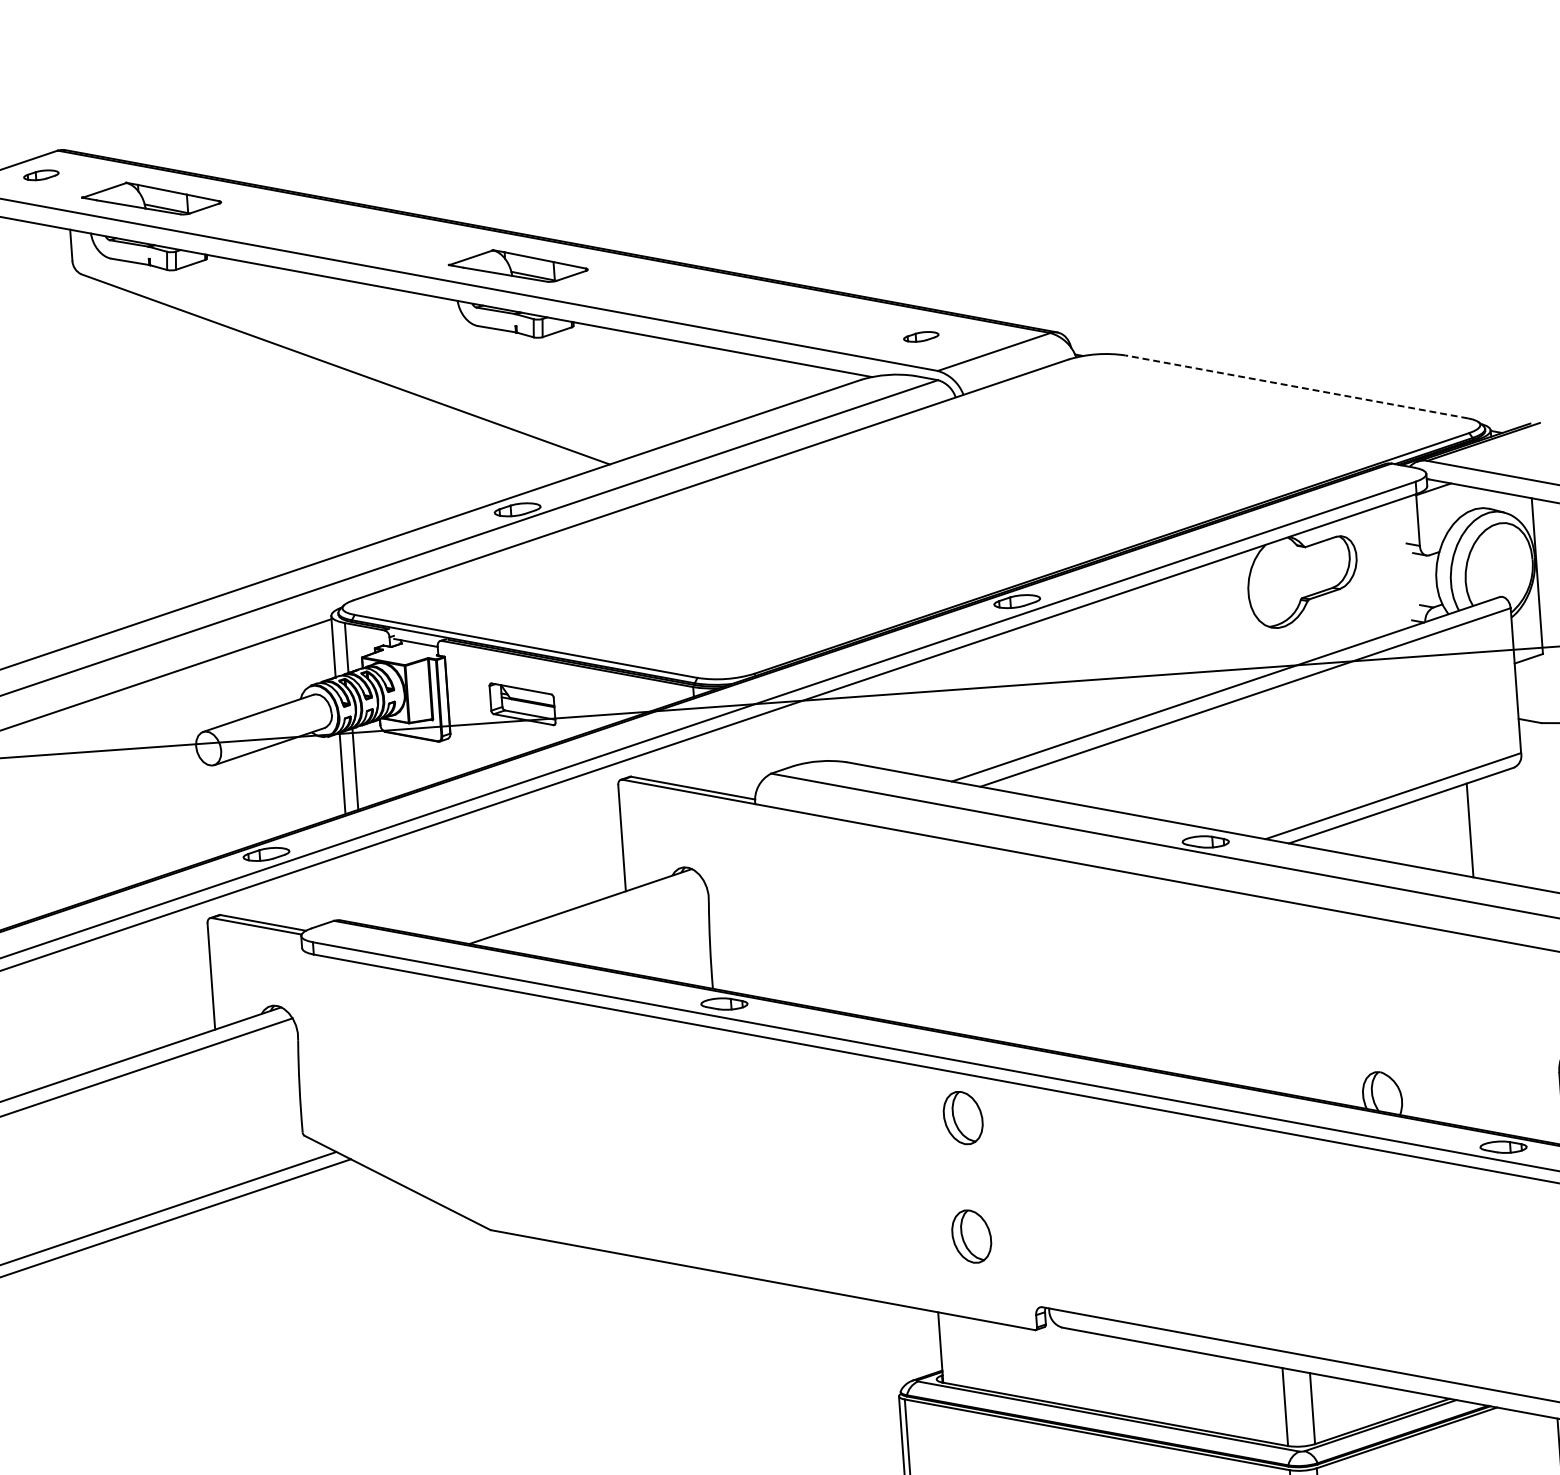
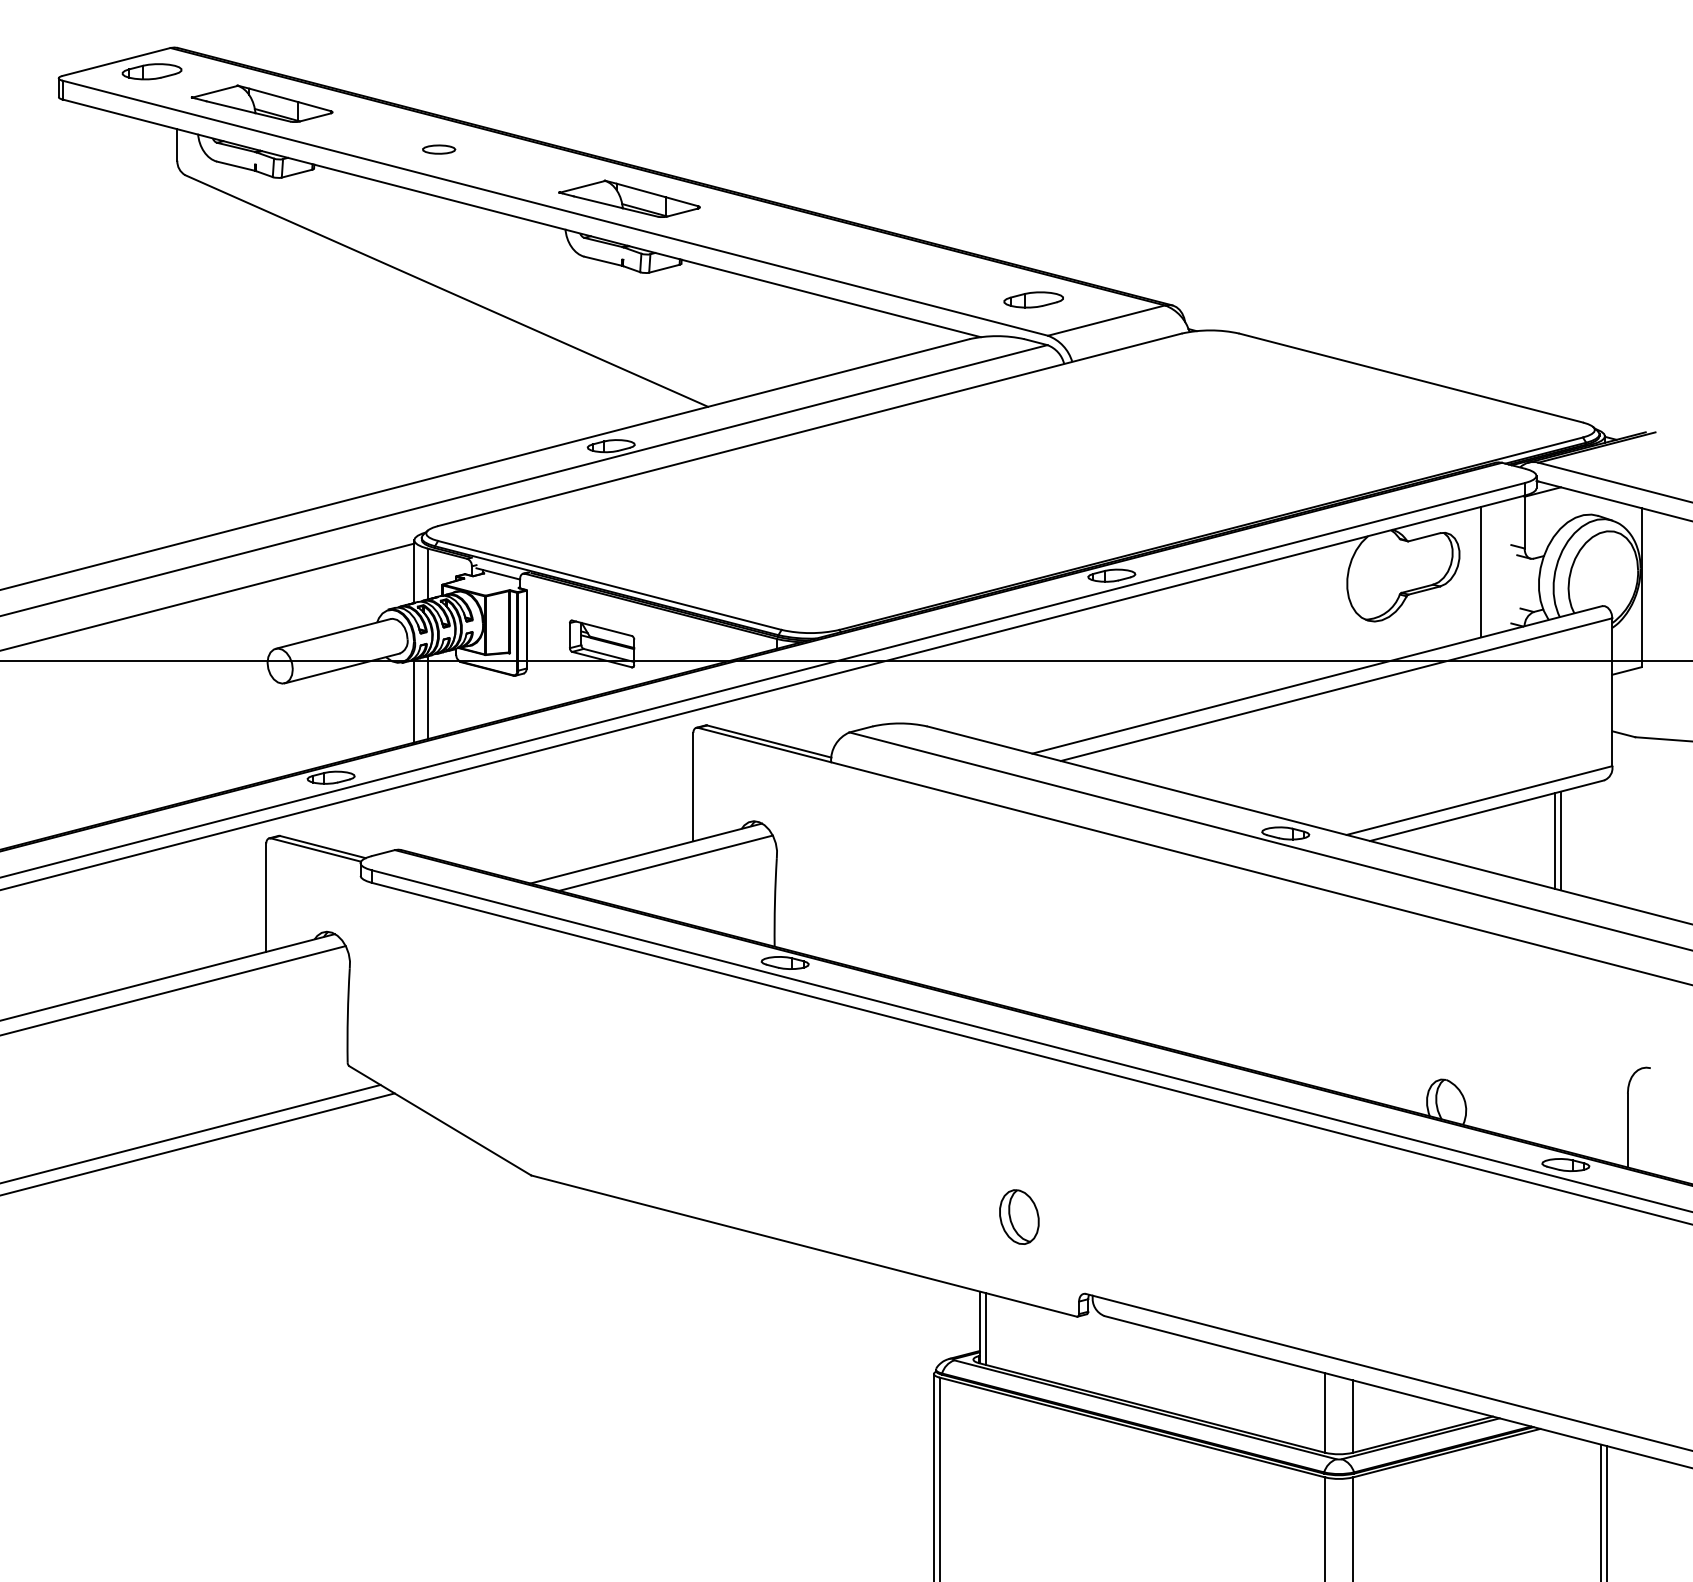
part: (40, 174) -> (151, 71), size x1.67
part: (328, 231) -> (439, 149), added
part: (921, 336) -> (1033, 299), size x1.67
line: (1296, 386) -> (1410, 377), dashed -> solid
line: (1379, 571) -> (1481, 571), added
line: (1475, 829) -> (1560, 840), added
line: (600, 913) -> (665, 862), added
part: (963, 1117) -> (1019, 1095), removed
line: (946, 1348) -> (985, 1328), added

